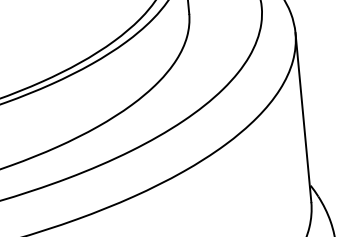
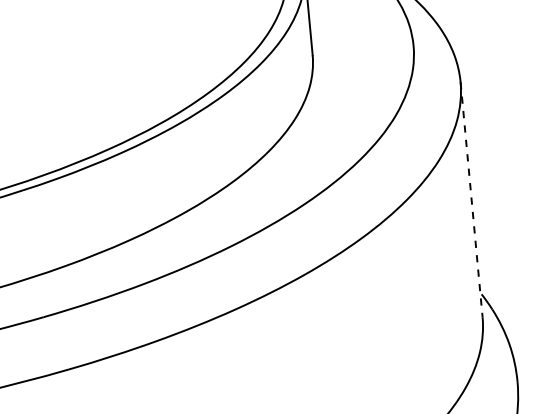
line: (303, 118) -> (471, 200), solid -> dashed

